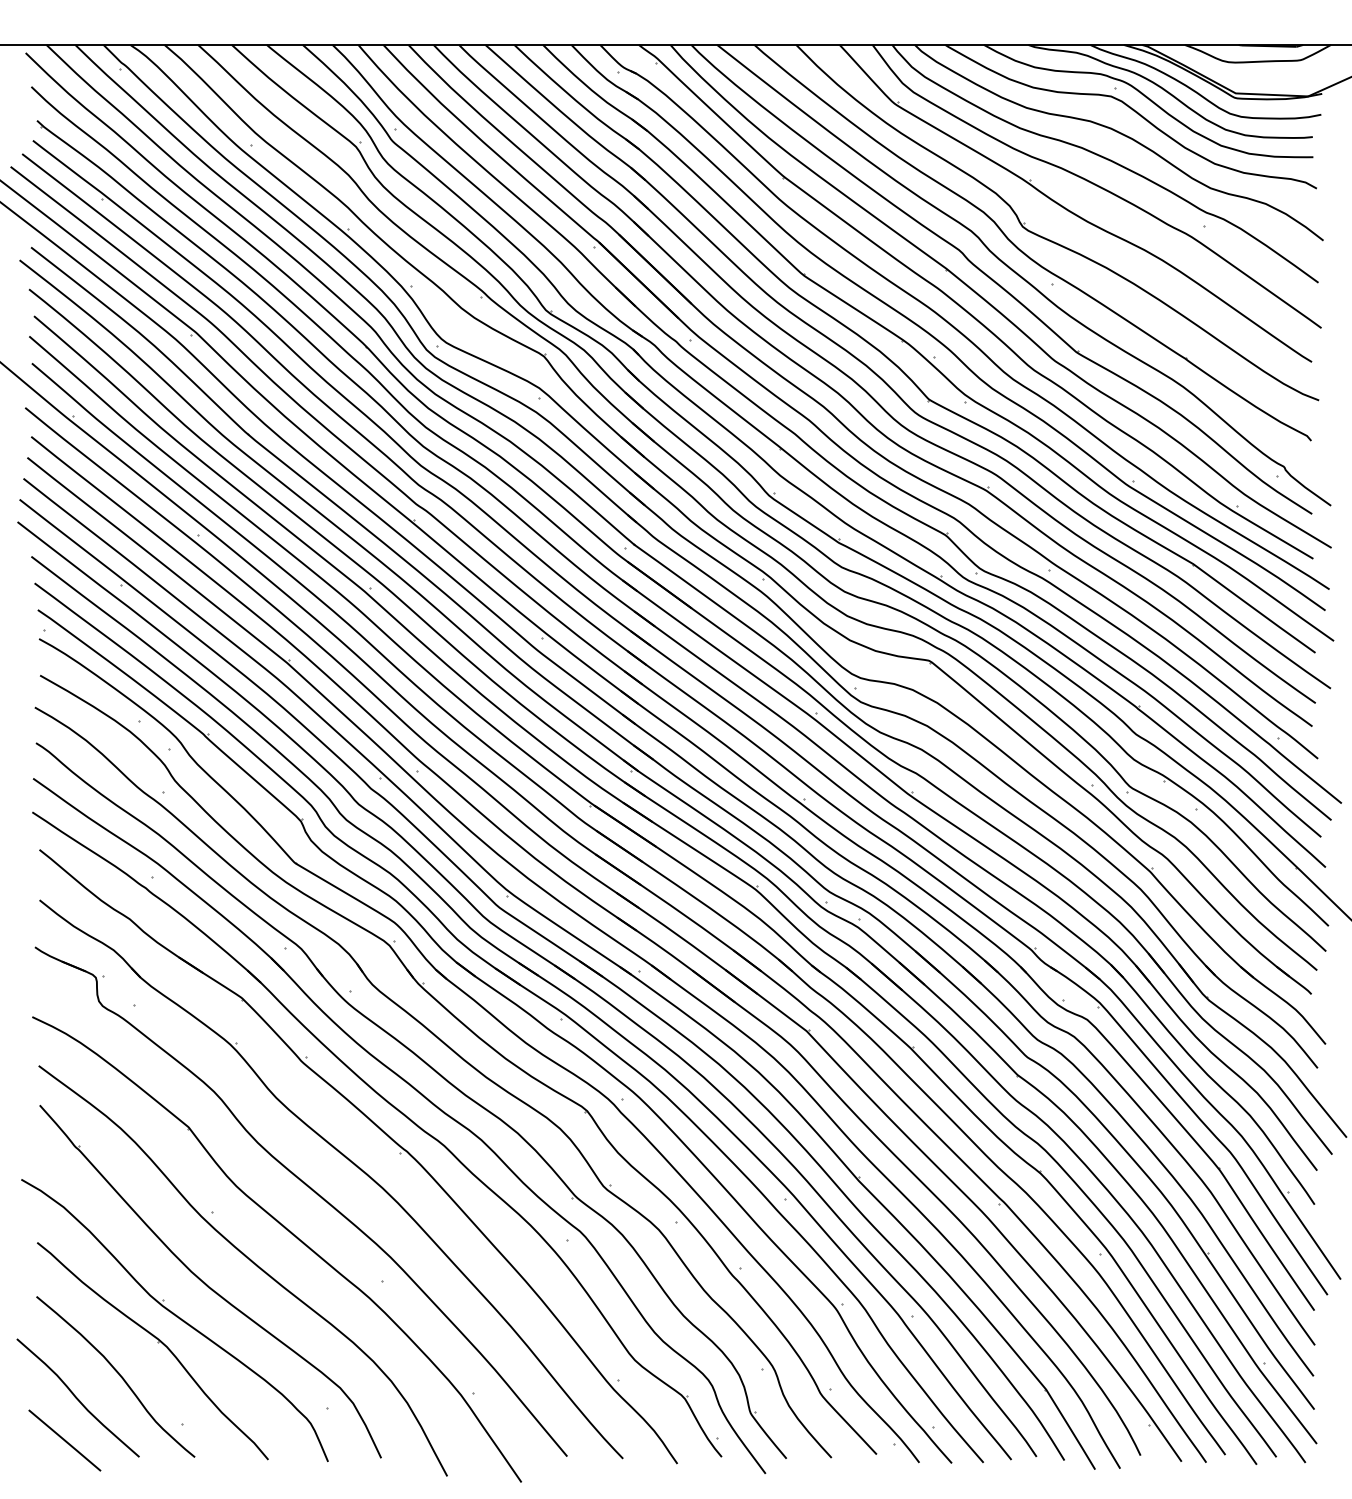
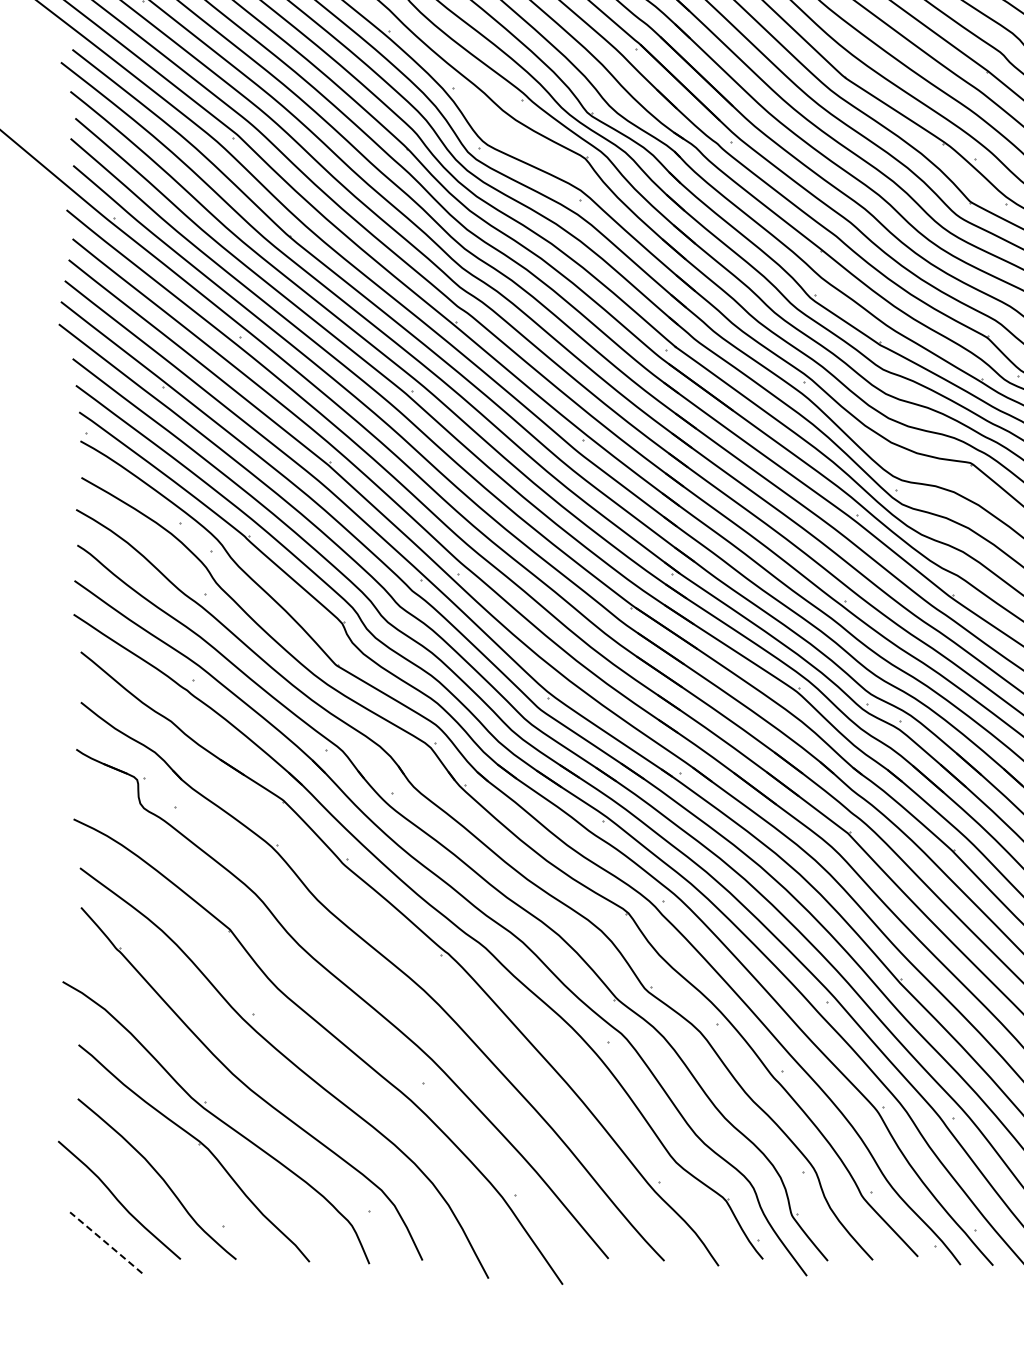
line: (65, 1440) -> (106, 1242), solid -> dashed

